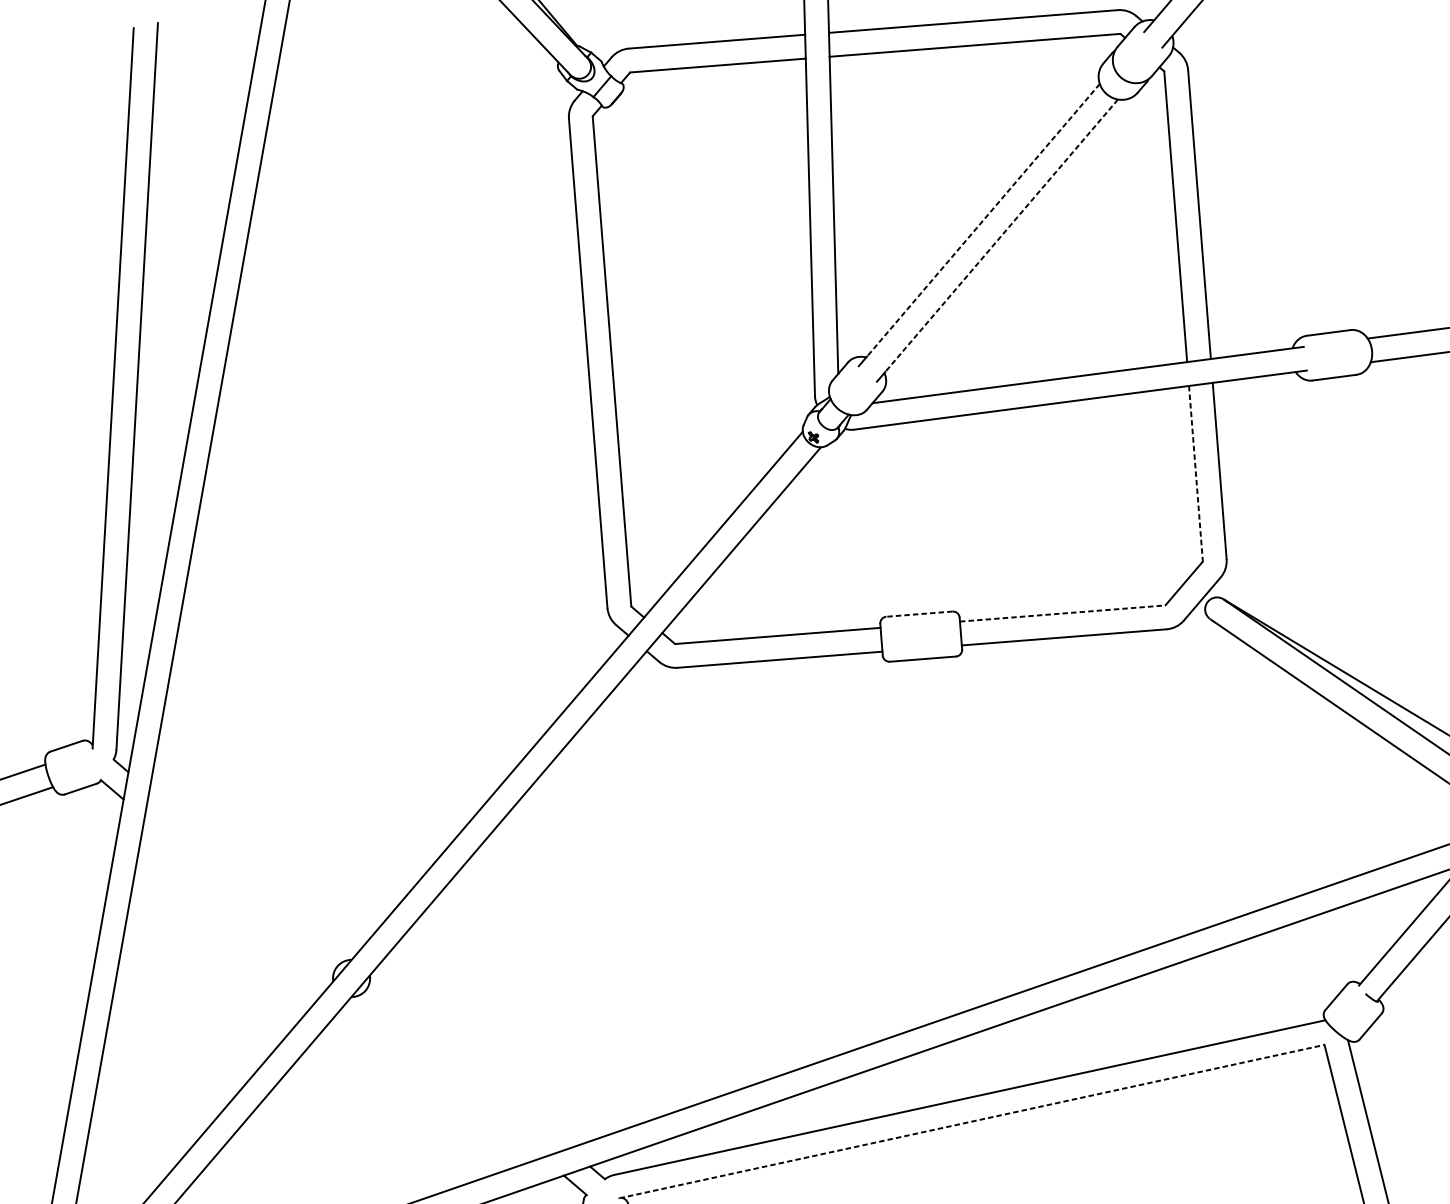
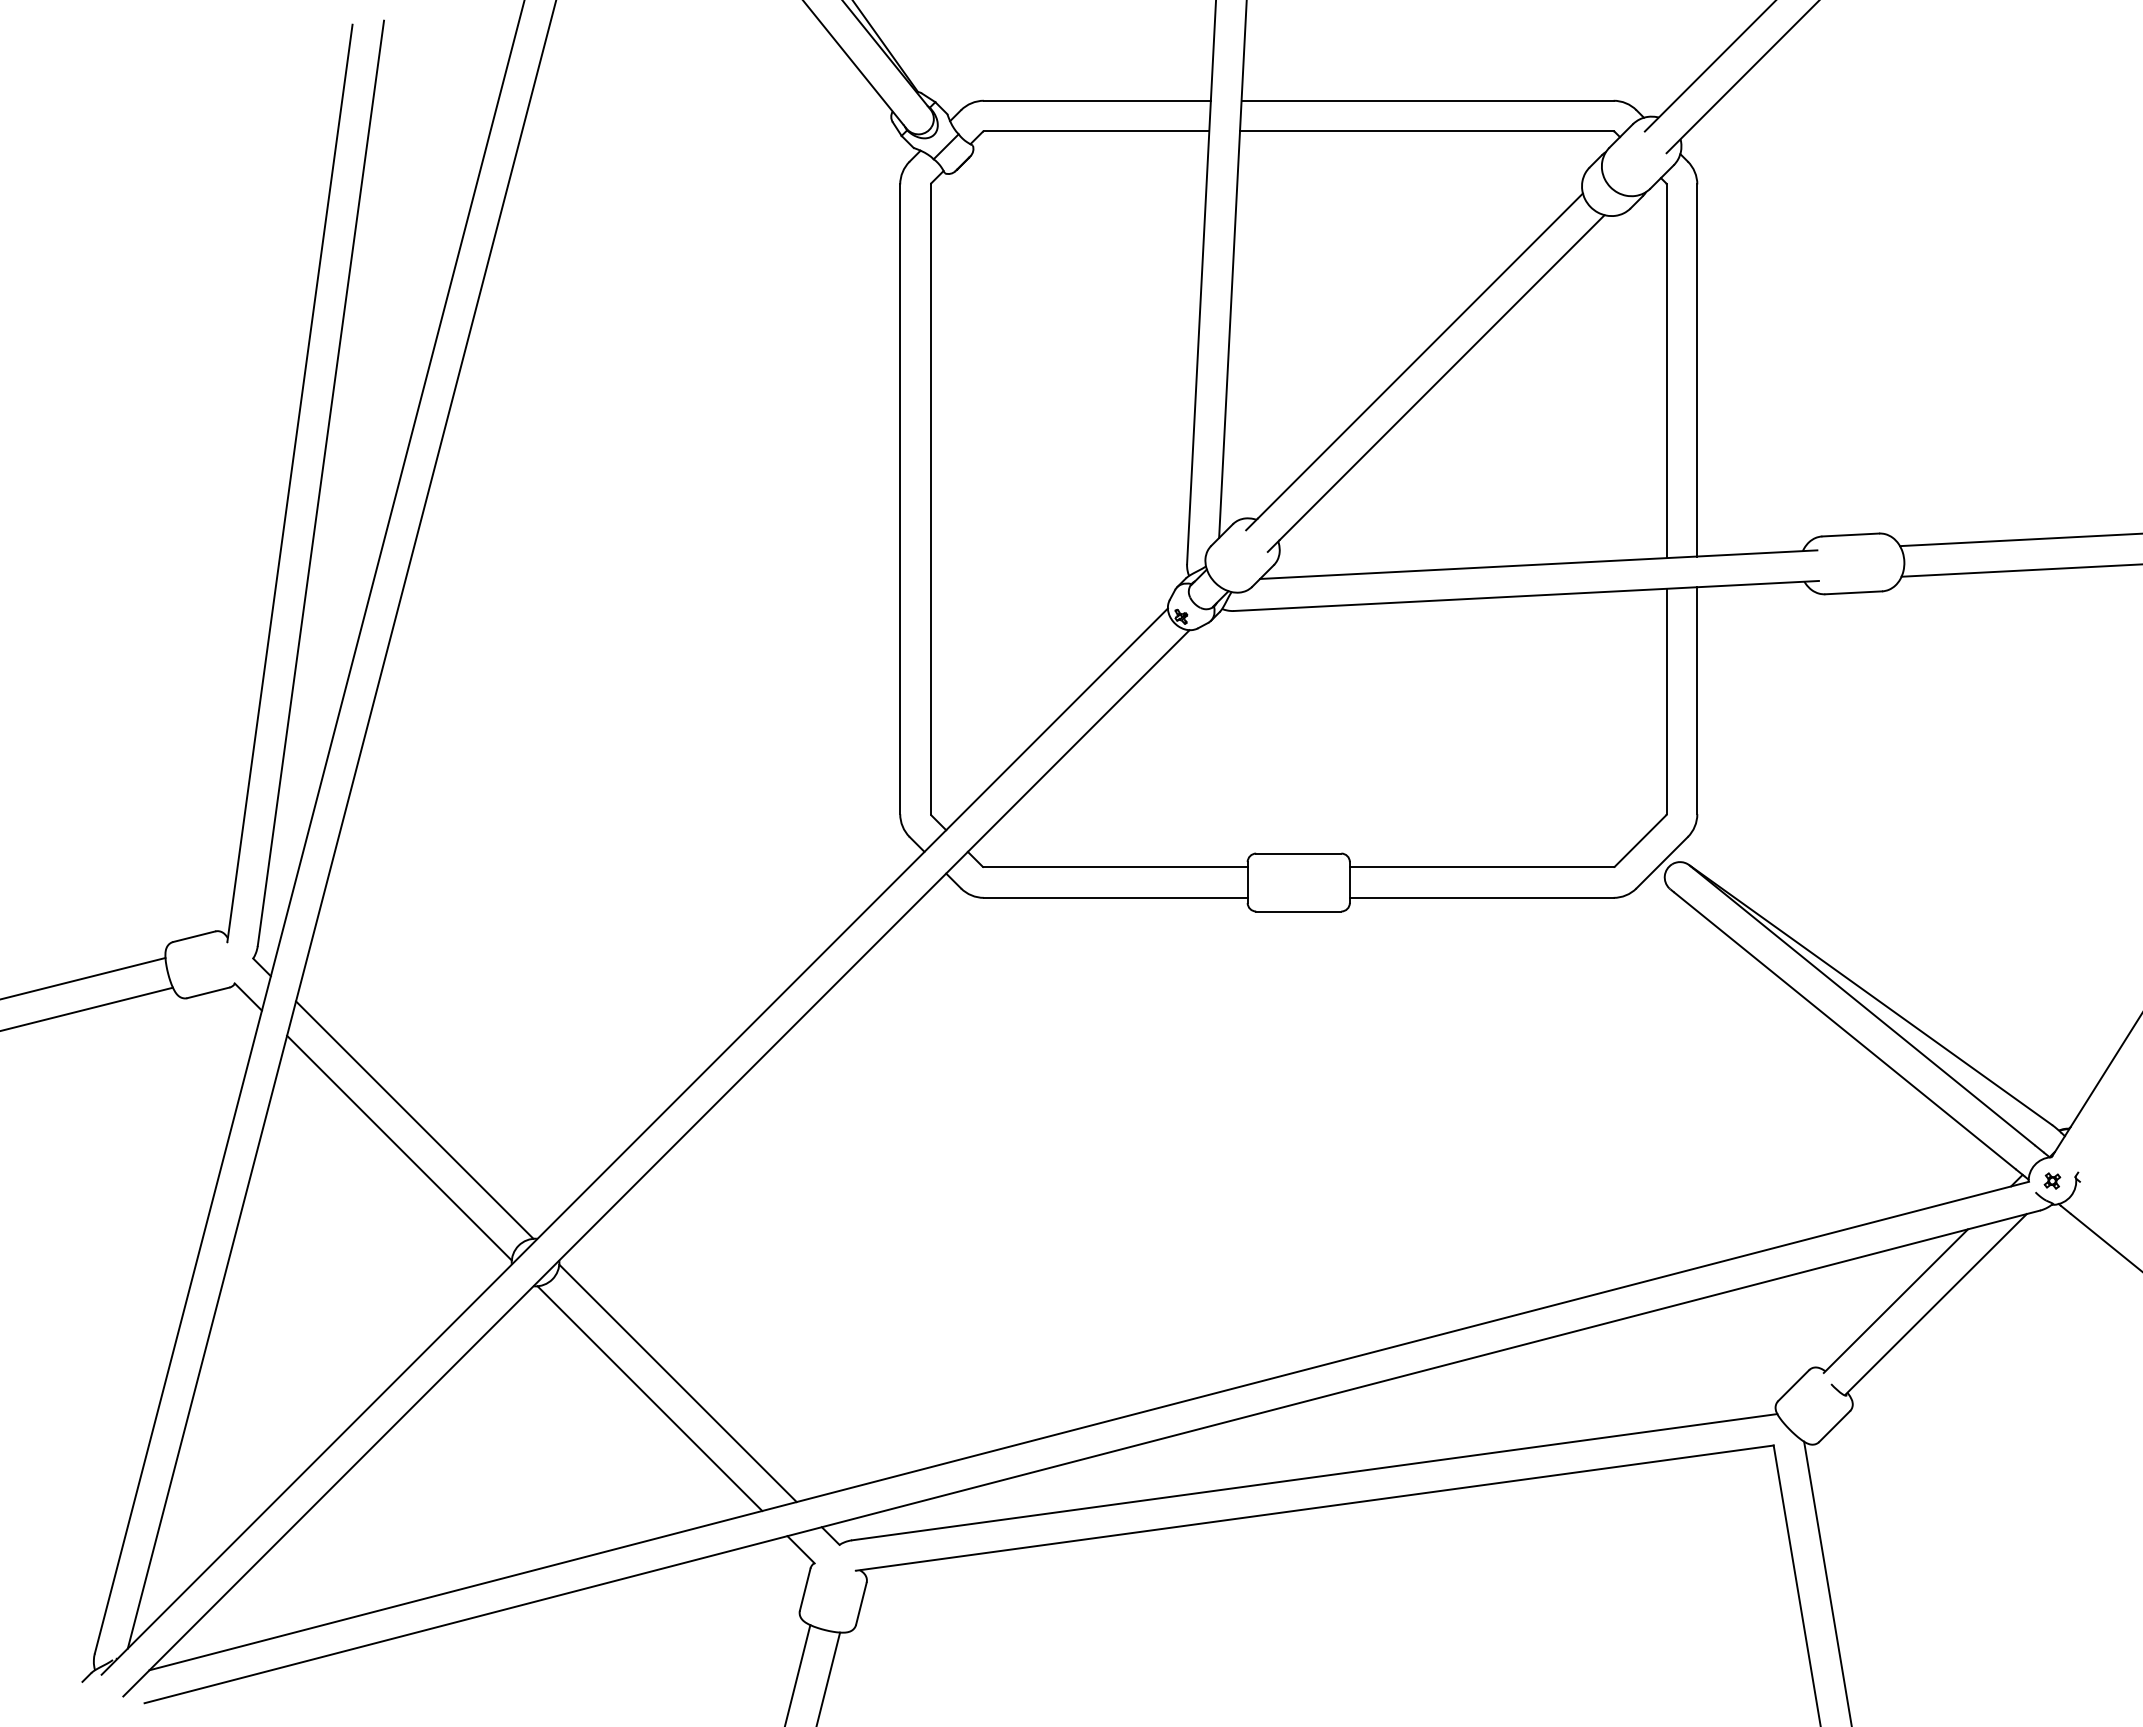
line: (983, 220) -> (1420, 356), dashed -> solid
line: (1001, 235) -> (1442, 377), dashed -> solid
line: (1195, 473) -> (1666, 701), dashed -> solid
line: (1062, 613) -> (1481, 867), dashed -> solid
line: (919, 614) -> (1298, 853), dashed -> solid
line: (248, 874) -> (414, 1119), added
line: (238, 897) -> (399, 1147), added
line: (469, 1063) -> (677, 1383), added
line: (448, 1077) -> (649, 1398), added
line: (971, 1121) -> (1314, 1508), dashed -> solid

